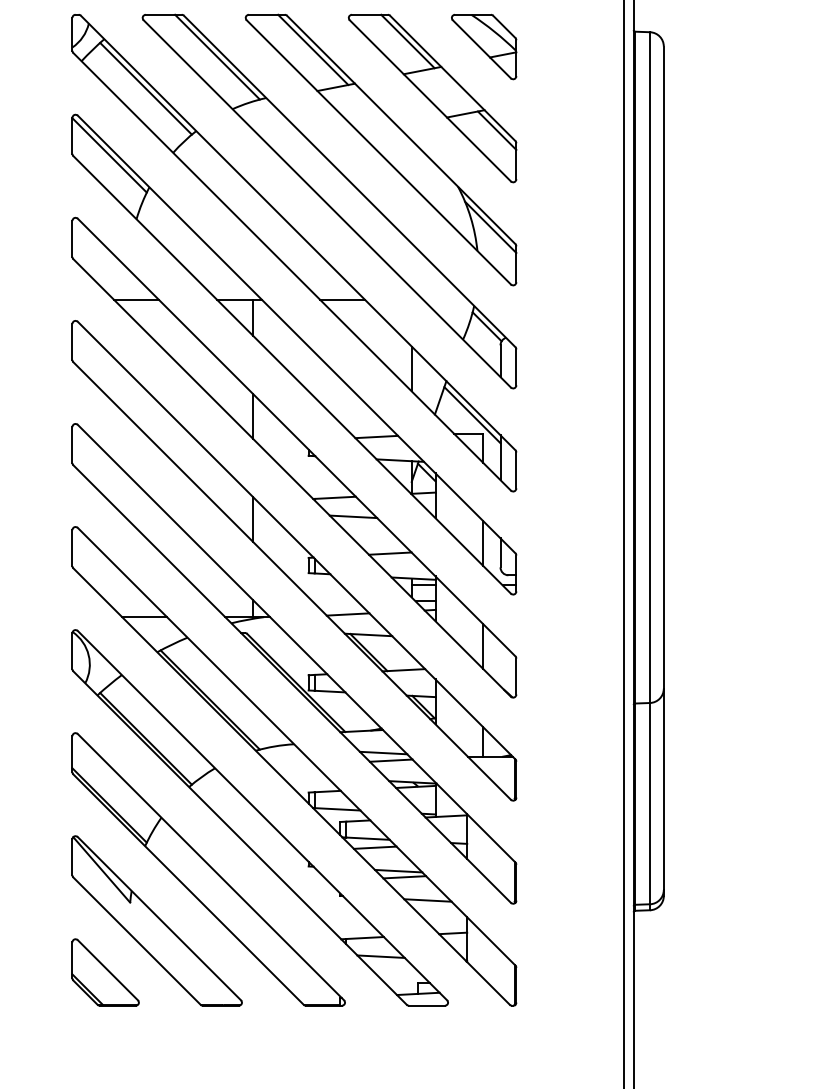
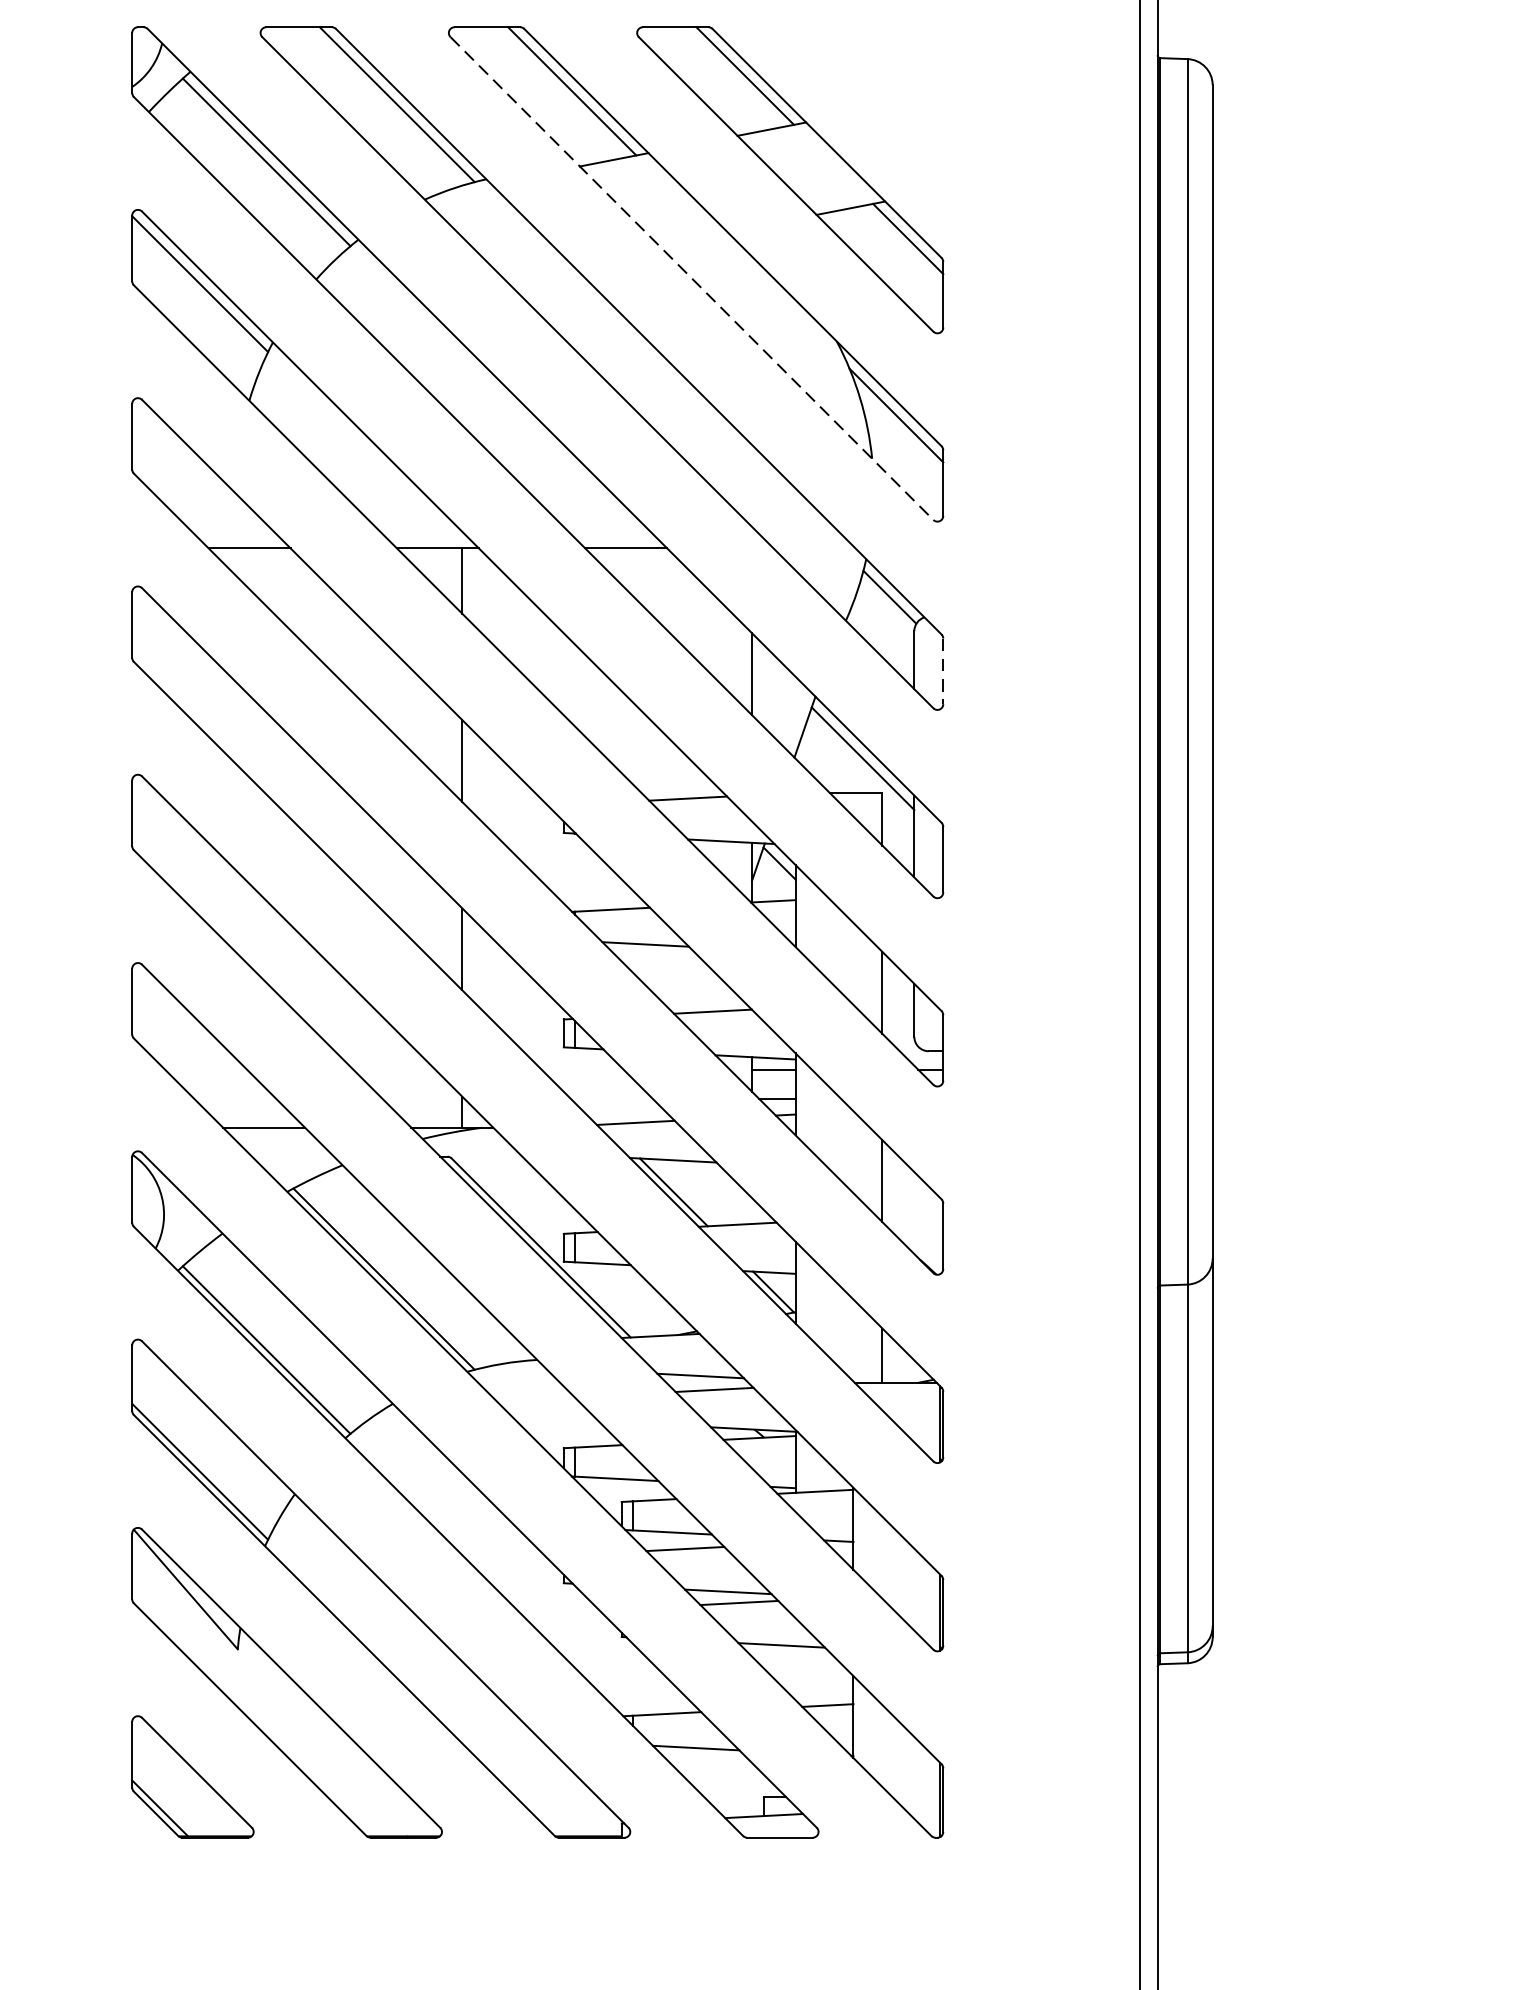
part: (484, 46) -> (885, 85), removed
line: (378, 152) -> (691, 278), solid -> dashed
line: (516, 367) -> (943, 671), solid -> dashed

